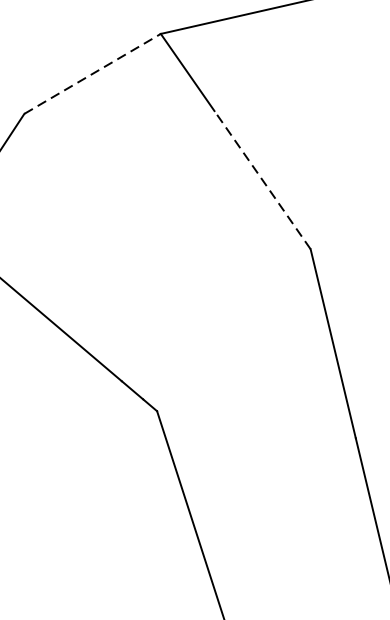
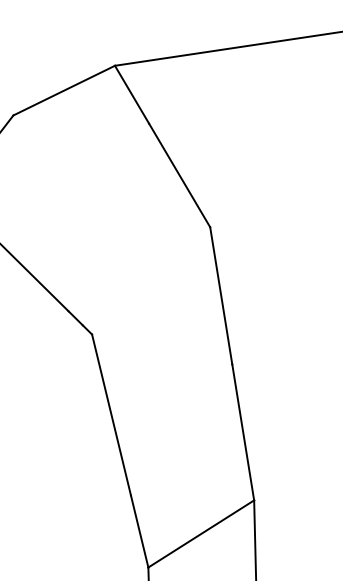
line: (93, 73) -> (64, 90), dashed -> solid
line: (262, 180) -> (179, 175), dashed -> solid

